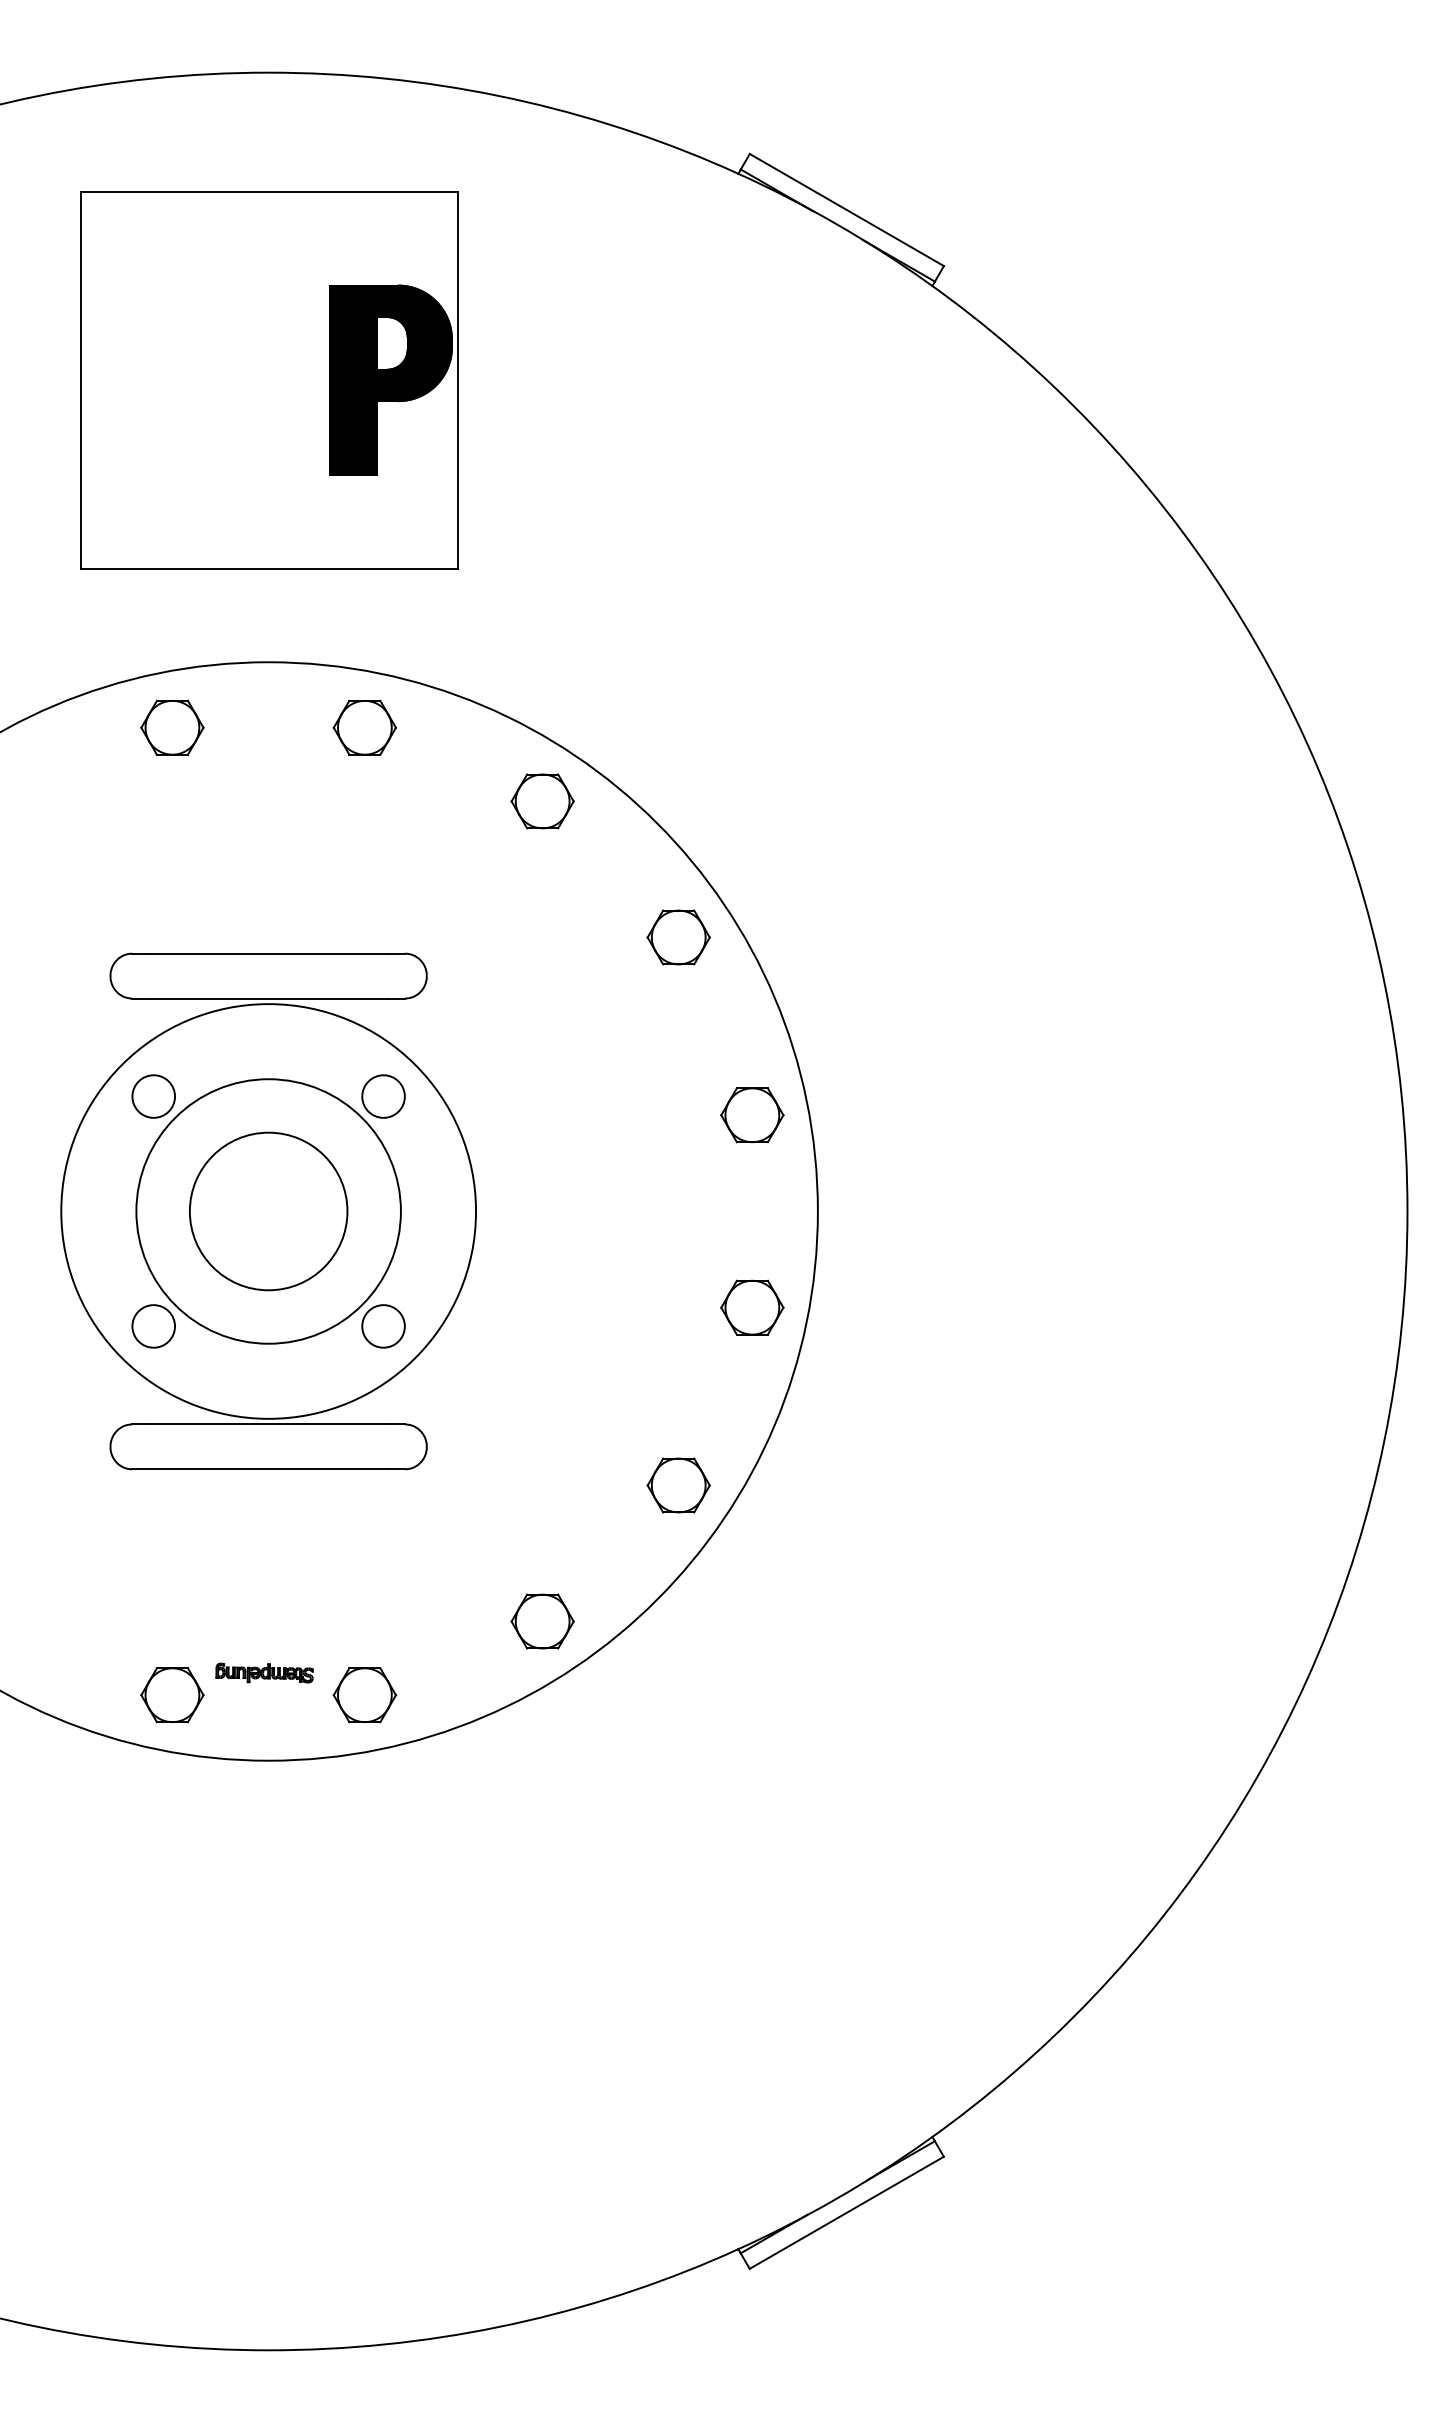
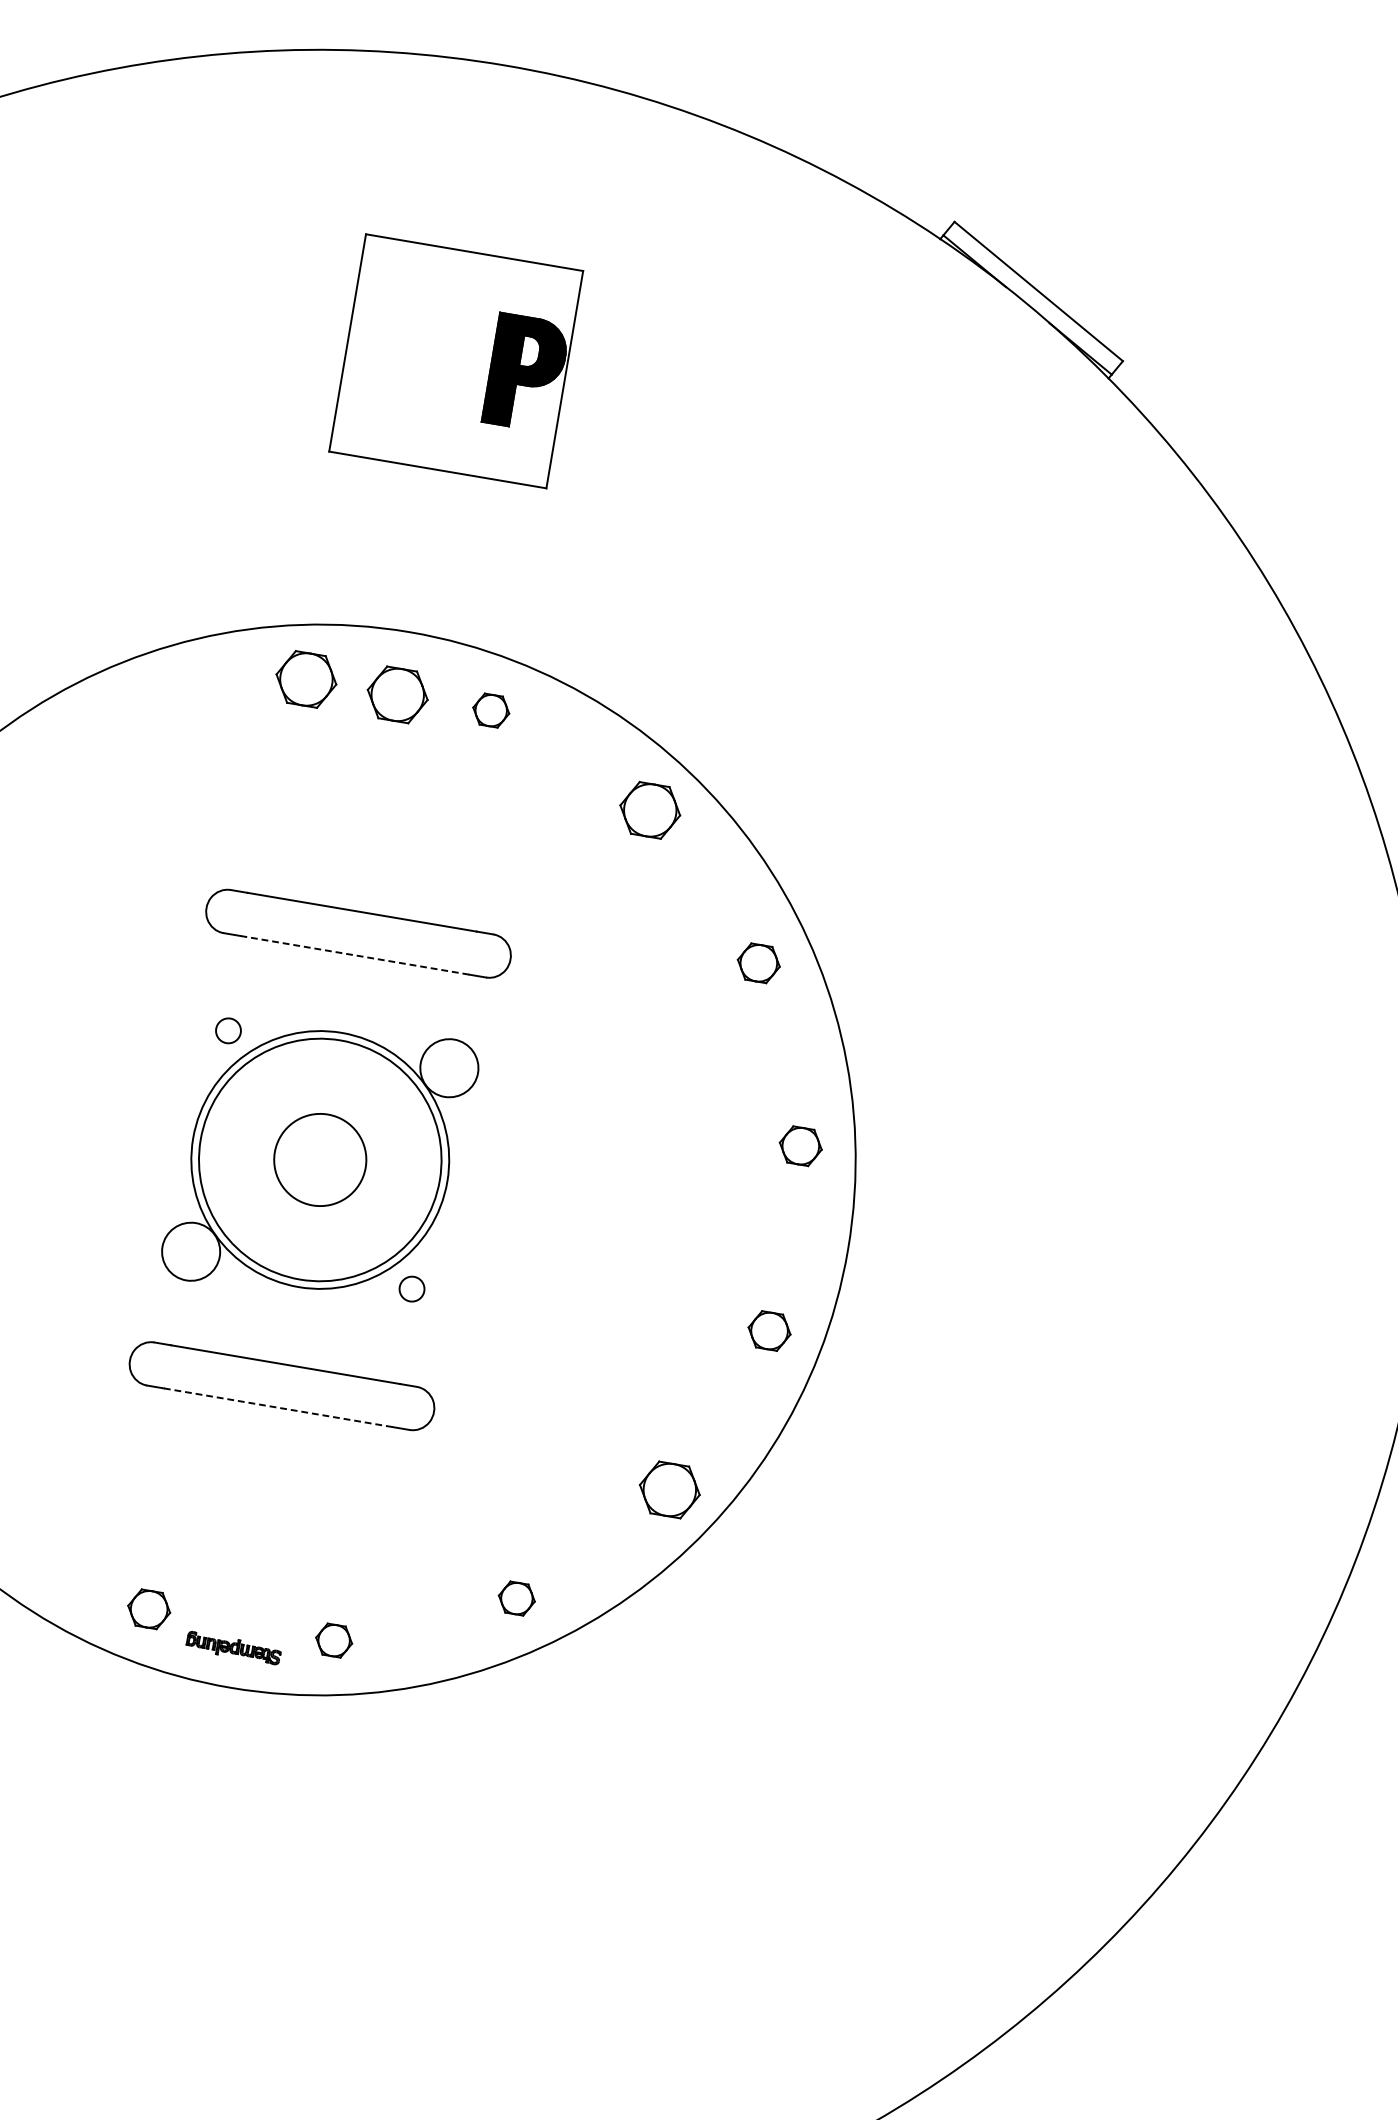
part: (269, 380) -> (456, 361), size x0.6
part: (267, 727) -> (397, 694), added
part: (364, 727) -> (491, 710), size x0.6
part: (678, 937) -> (758, 963), size x0.7
line: (269, 998) -> (355, 955), solid -> dashed
circle: (153, 1096) -> (228, 1030), size x0.6
circle: (383, 1096) -> (449, 1068), size x1.4
part: (752, 1115) -> (800, 1146), size x0.7
circle: (268, 1211) -> (320, 1159), size x0.6
circle: (268, 1211) -> (320, 1159), size x0.6
part: (752, 1307) -> (769, 1330), size x0.7
circle: (153, 1326) -> (190, 1251), size x1.4
circle: (383, 1326) -> (411, 1289), size x0.6
line: (269, 1469) -> (279, 1408), solid -> dashed
part: (542, 1621) -> (516, 1598), size x0.6
part: (264, 1672) -> (233, 1647), moved
part: (172, 1695) -> (149, 1609), size x0.7
part: (364, 1695) -> (333, 1640), size x0.6

